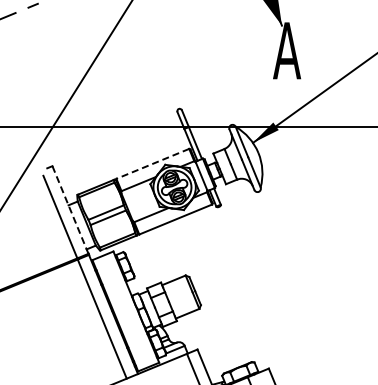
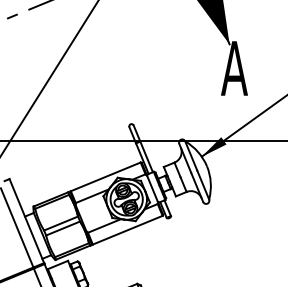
line: (152, 164) -> (105, 177), dashed -> solid
line: (70, 210) -> (26, 221), dashed -> solid

